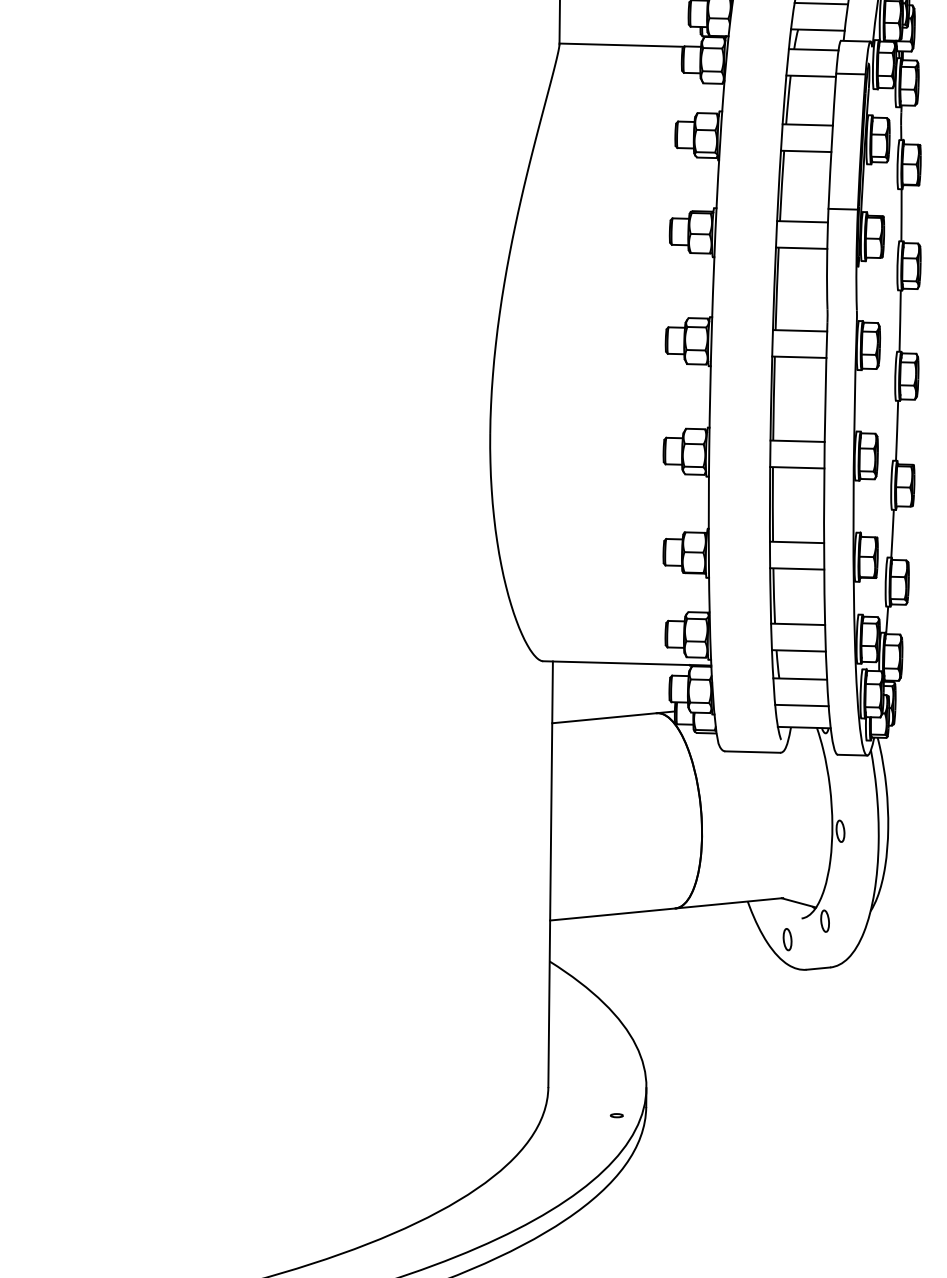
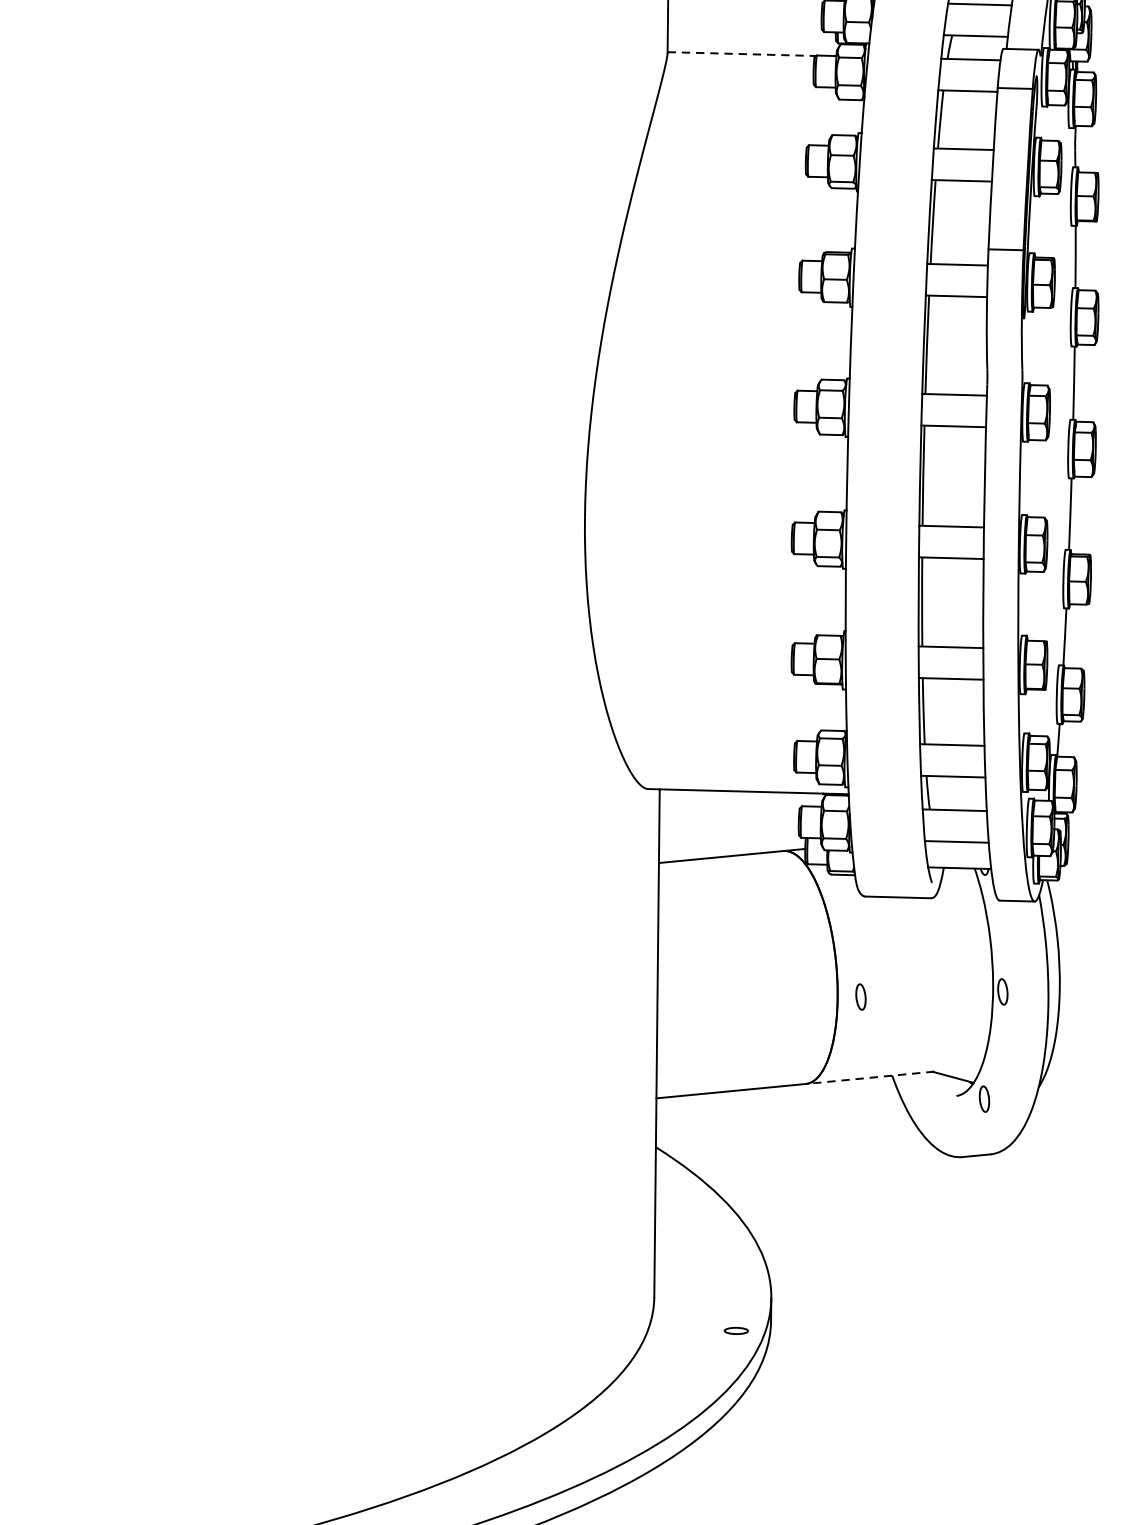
line: (622, 45) -> (742, 54), solid -> dashed
line: (728, 903) -> (869, 1078), solid -> dashed
part: (787, 939) -> (860, 996), moved
part: (616, 1115) -> (735, 1330), size x1.6

